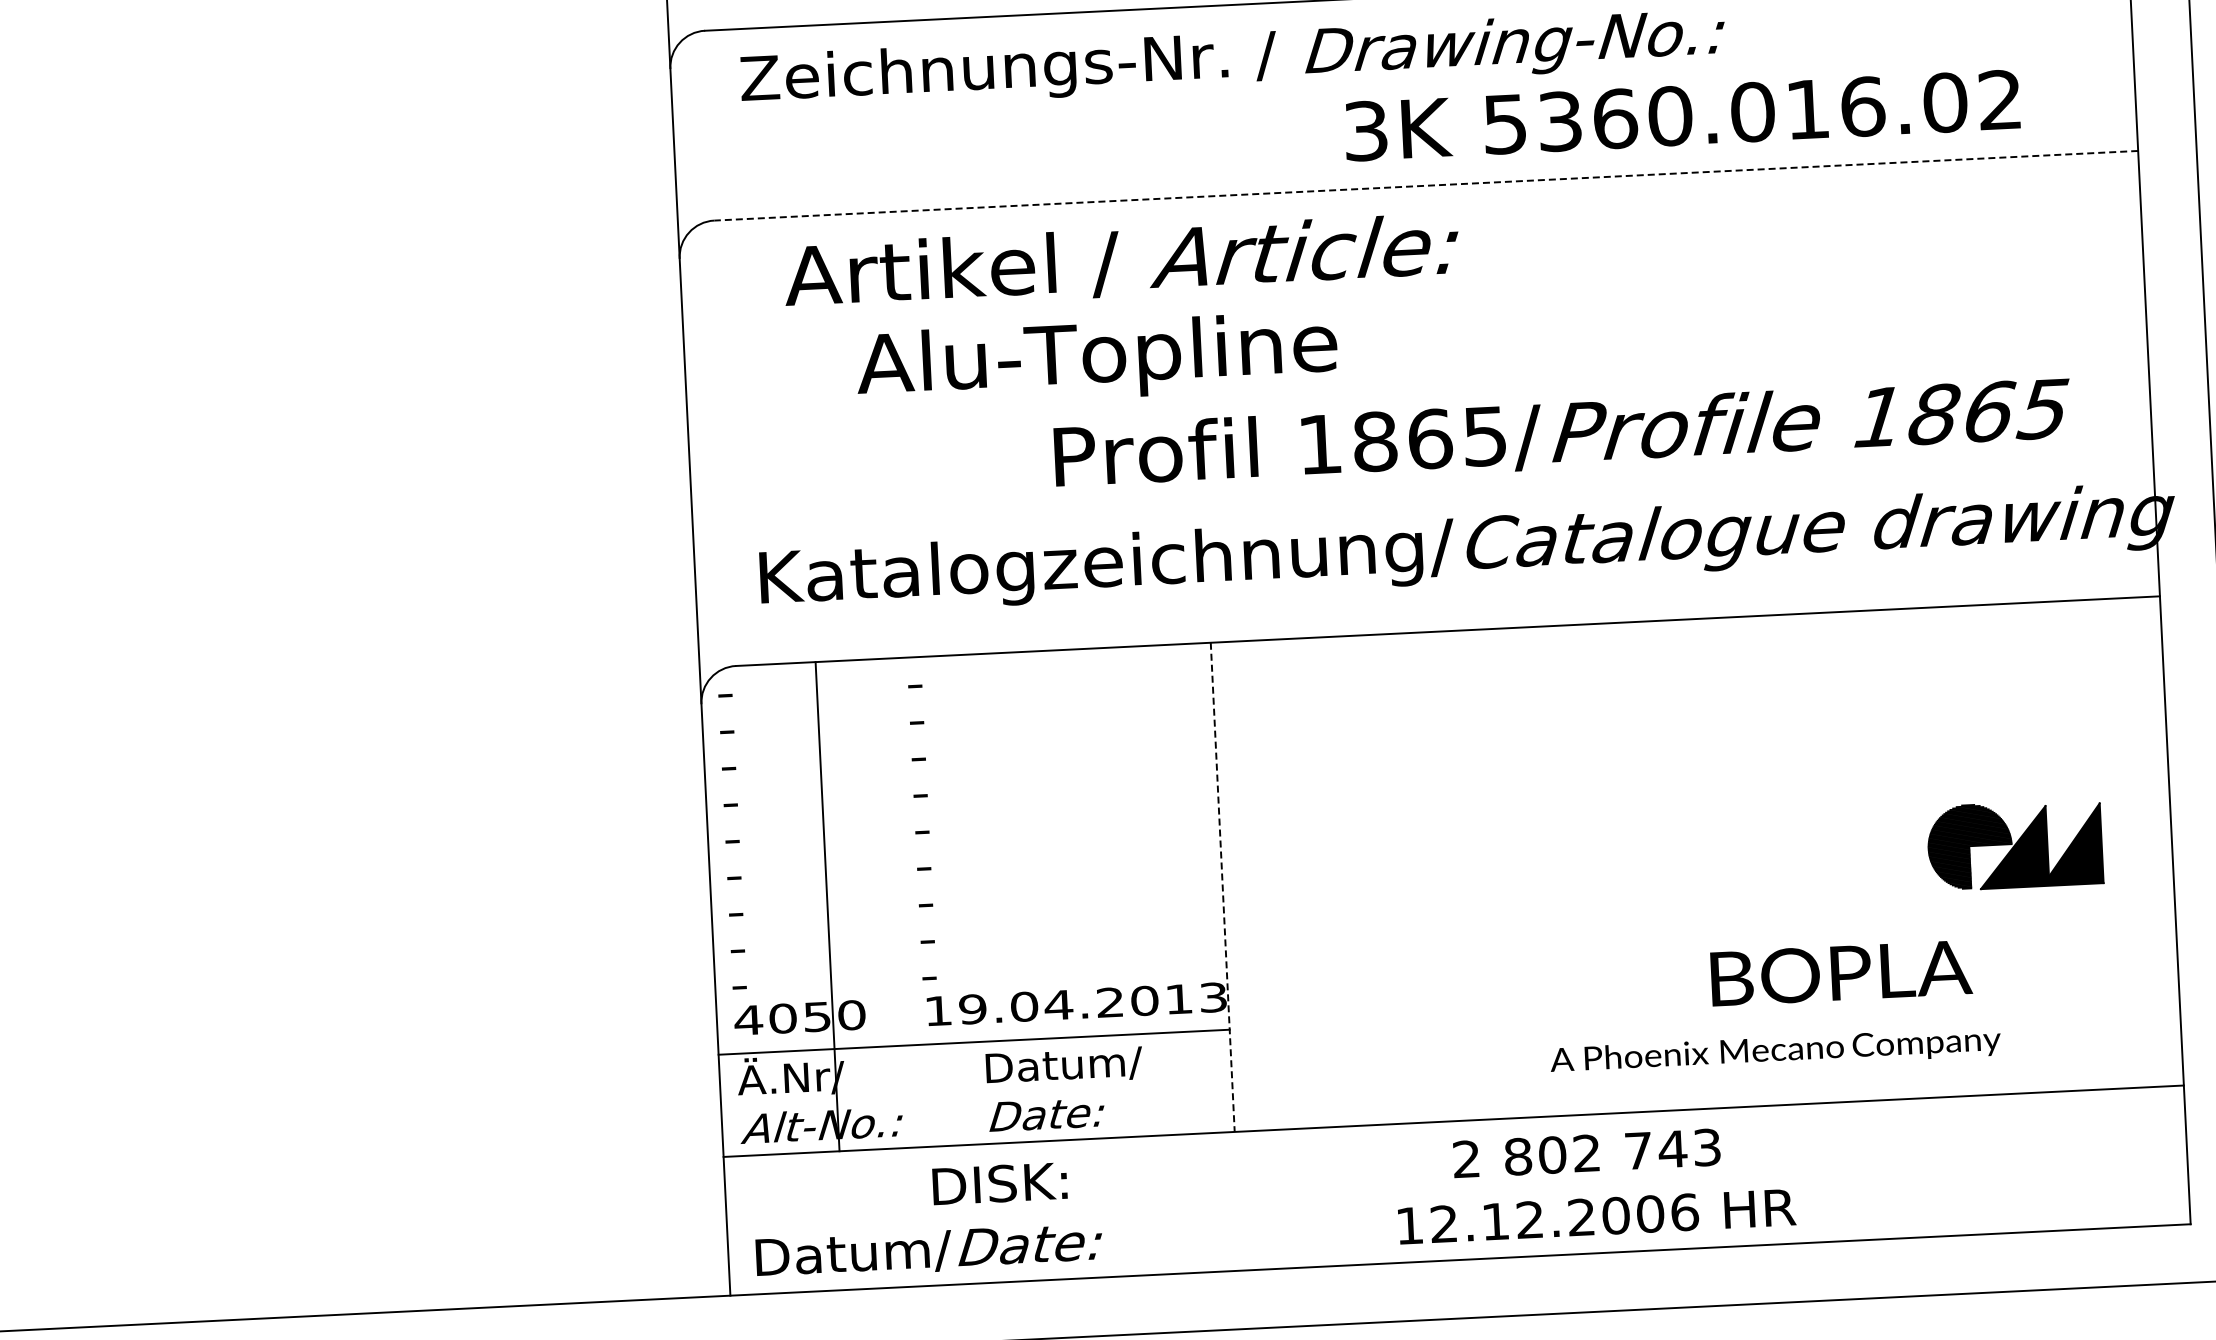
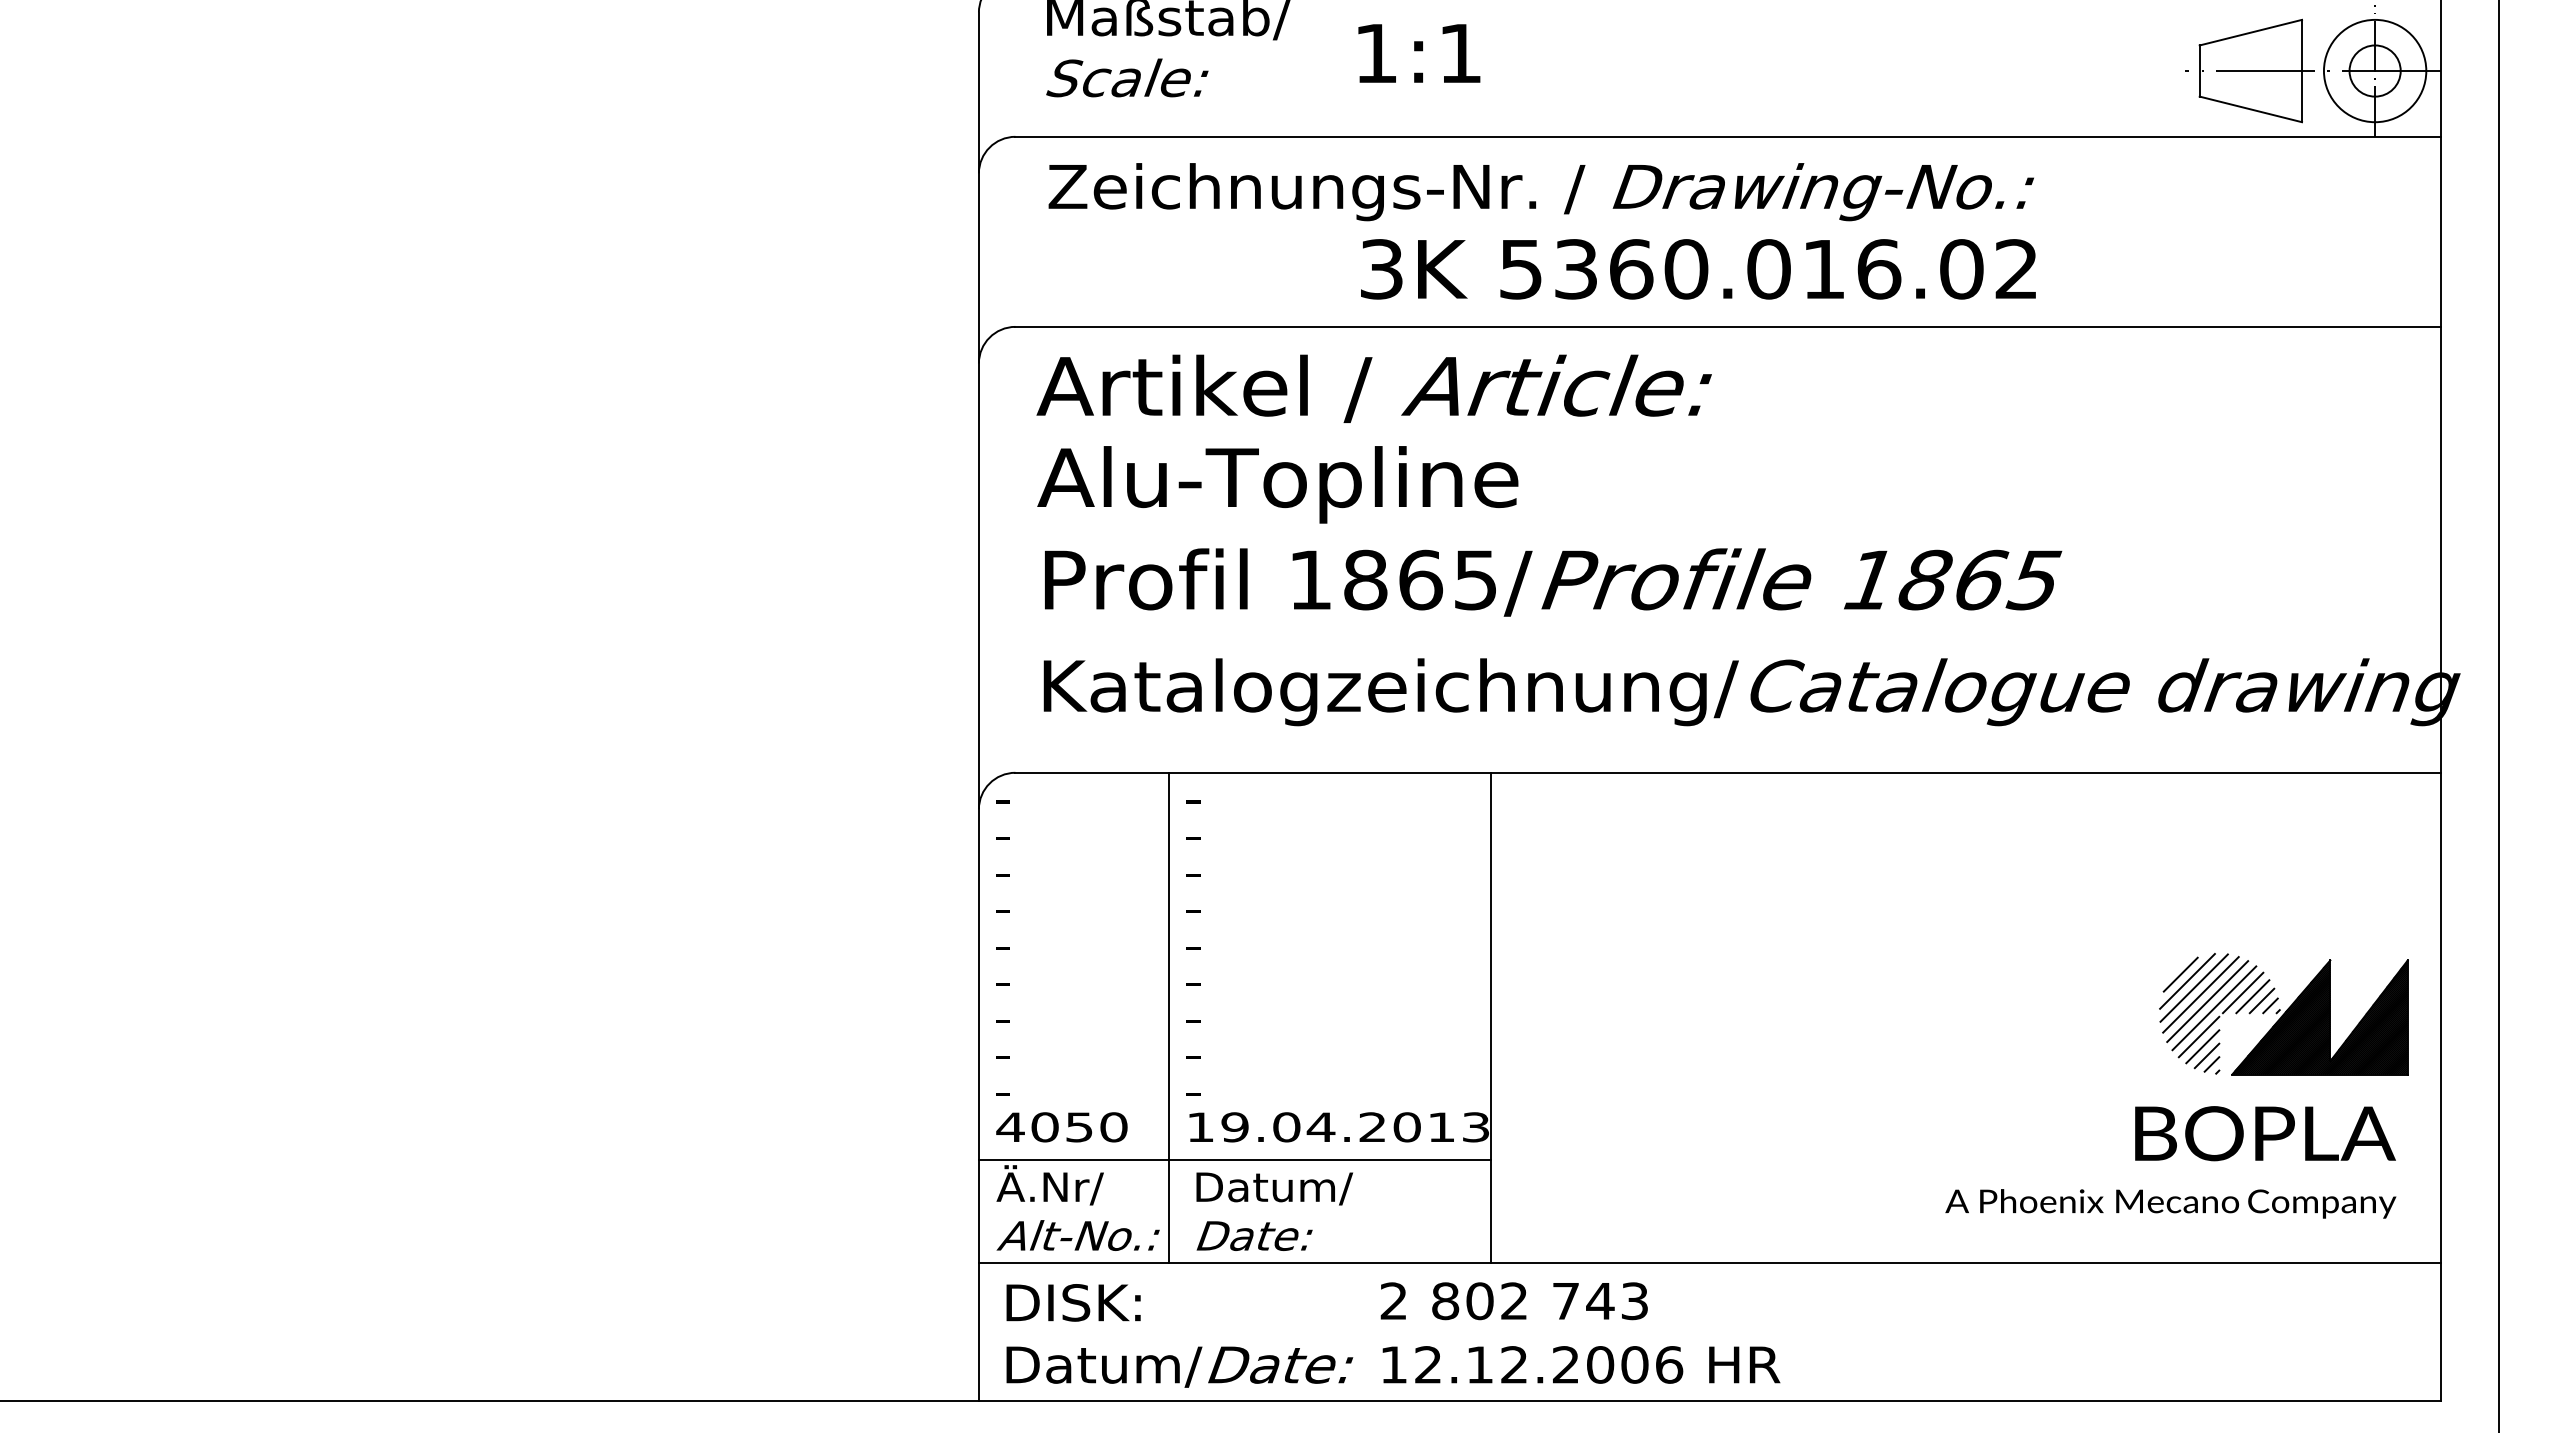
text: (1682, 115) -> (1698, 269), moved
line: (1426, 185) -> (1728, 326), dashed -> solid
text: (1120, 262) -> (1373, 388), moved
text: (1096, 359) -> (1277, 484), moved
text: (1562, 435) -> (1553, 582), moved
part: (2014, 845) -> (2283, 1014), size x1.43
line: (1222, 887) -> (1490, 1017), dashed -> solid
line: (827, 906) -> (1168, 1017), moved
text: (1841, 973) -> (2265, 1133), moved
text: (1775, 1051) -> (2170, 1203), moved
text: (1065, 1089) -> (1274, 1211), moved
text: (1586, 1153) -> (1513, 1301), moved
text: (999, 1183) -> (1073, 1302), moved
text: (1597, 1216) -> (1581, 1364), moved

